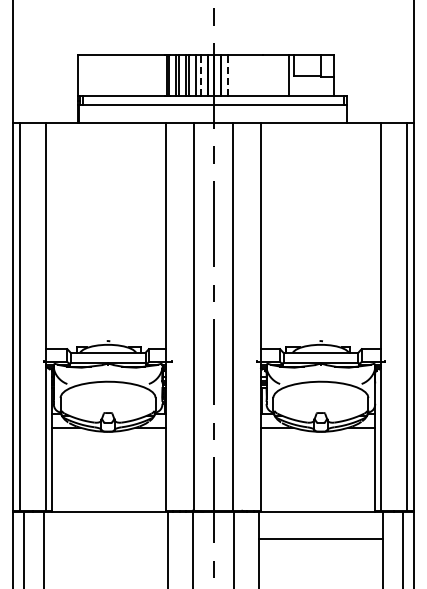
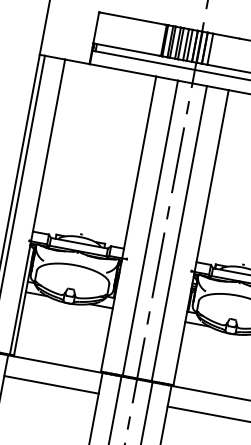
line: (201, 75) -> (190, 45), dashed -> solid
line: (228, 75) -> (210, 49), dashed -> solid
line: (106, 539) -> (51, 385), added

